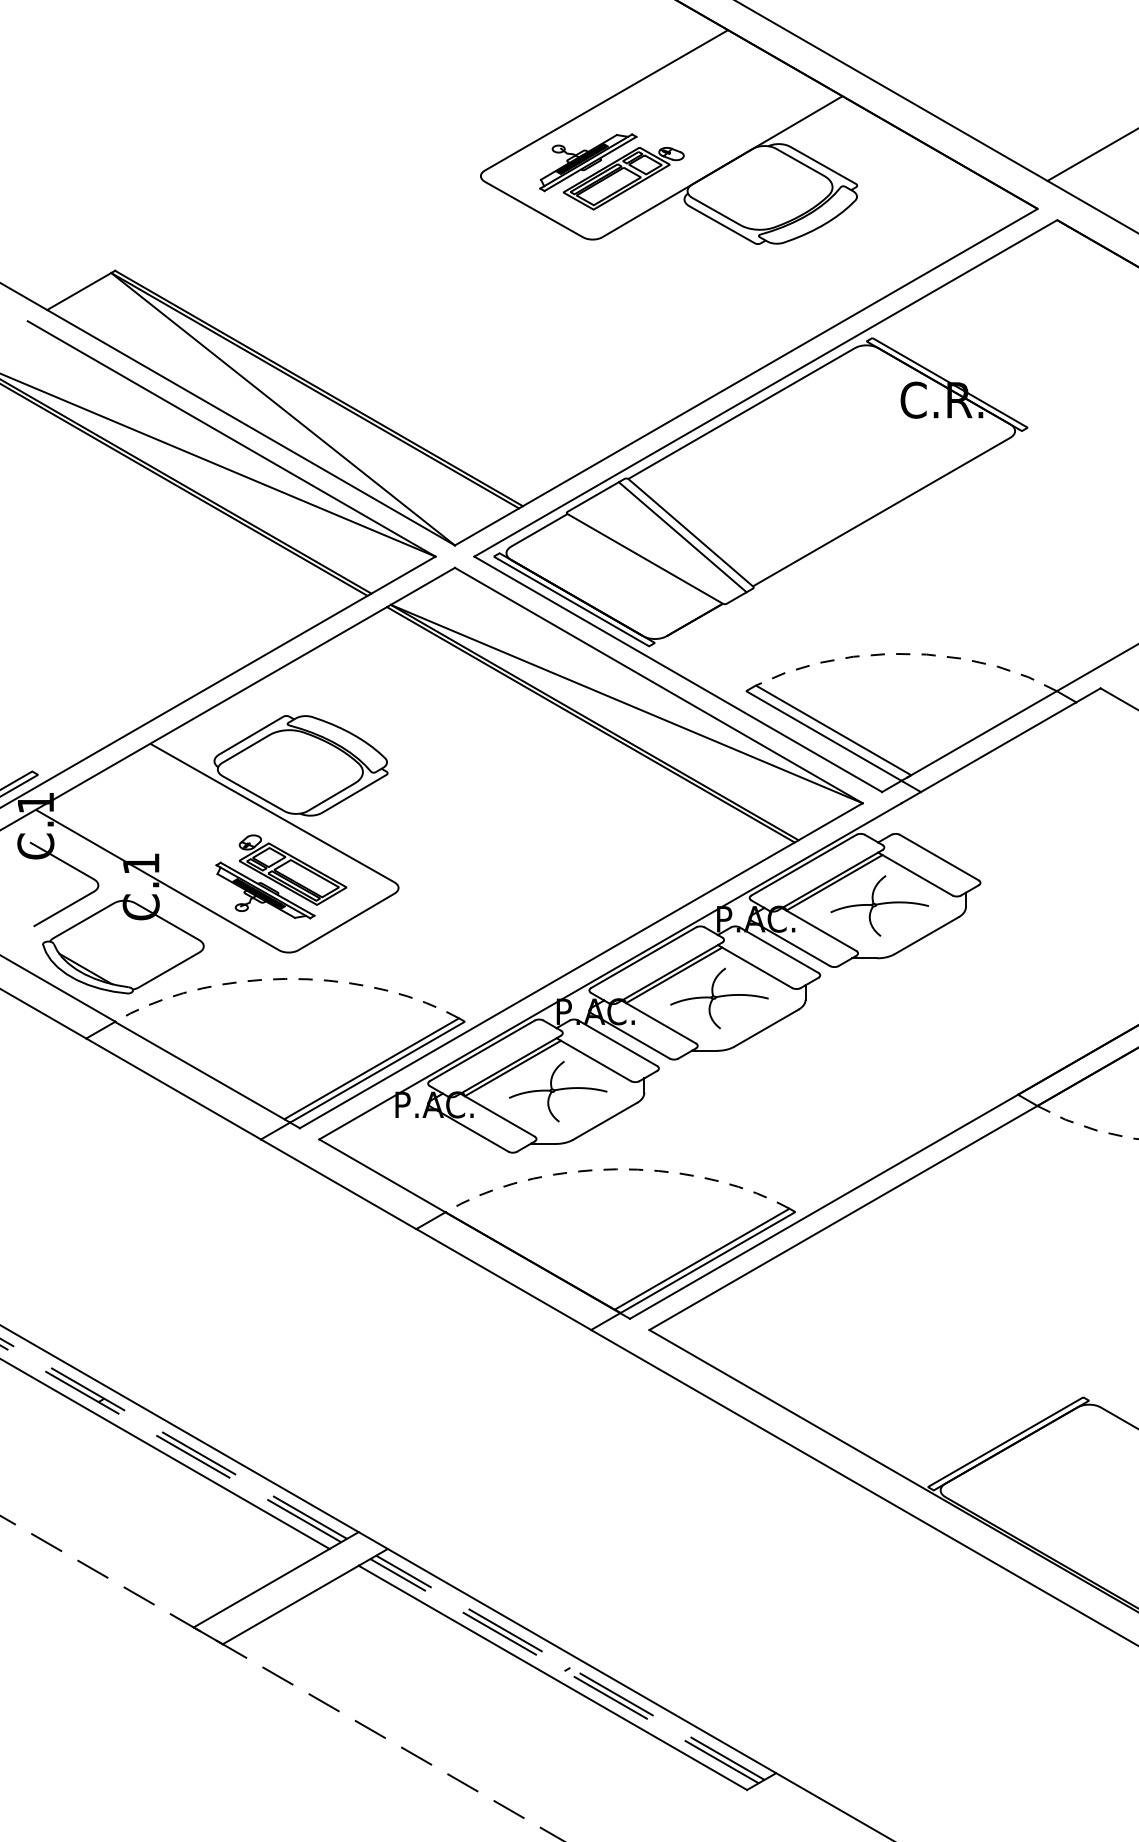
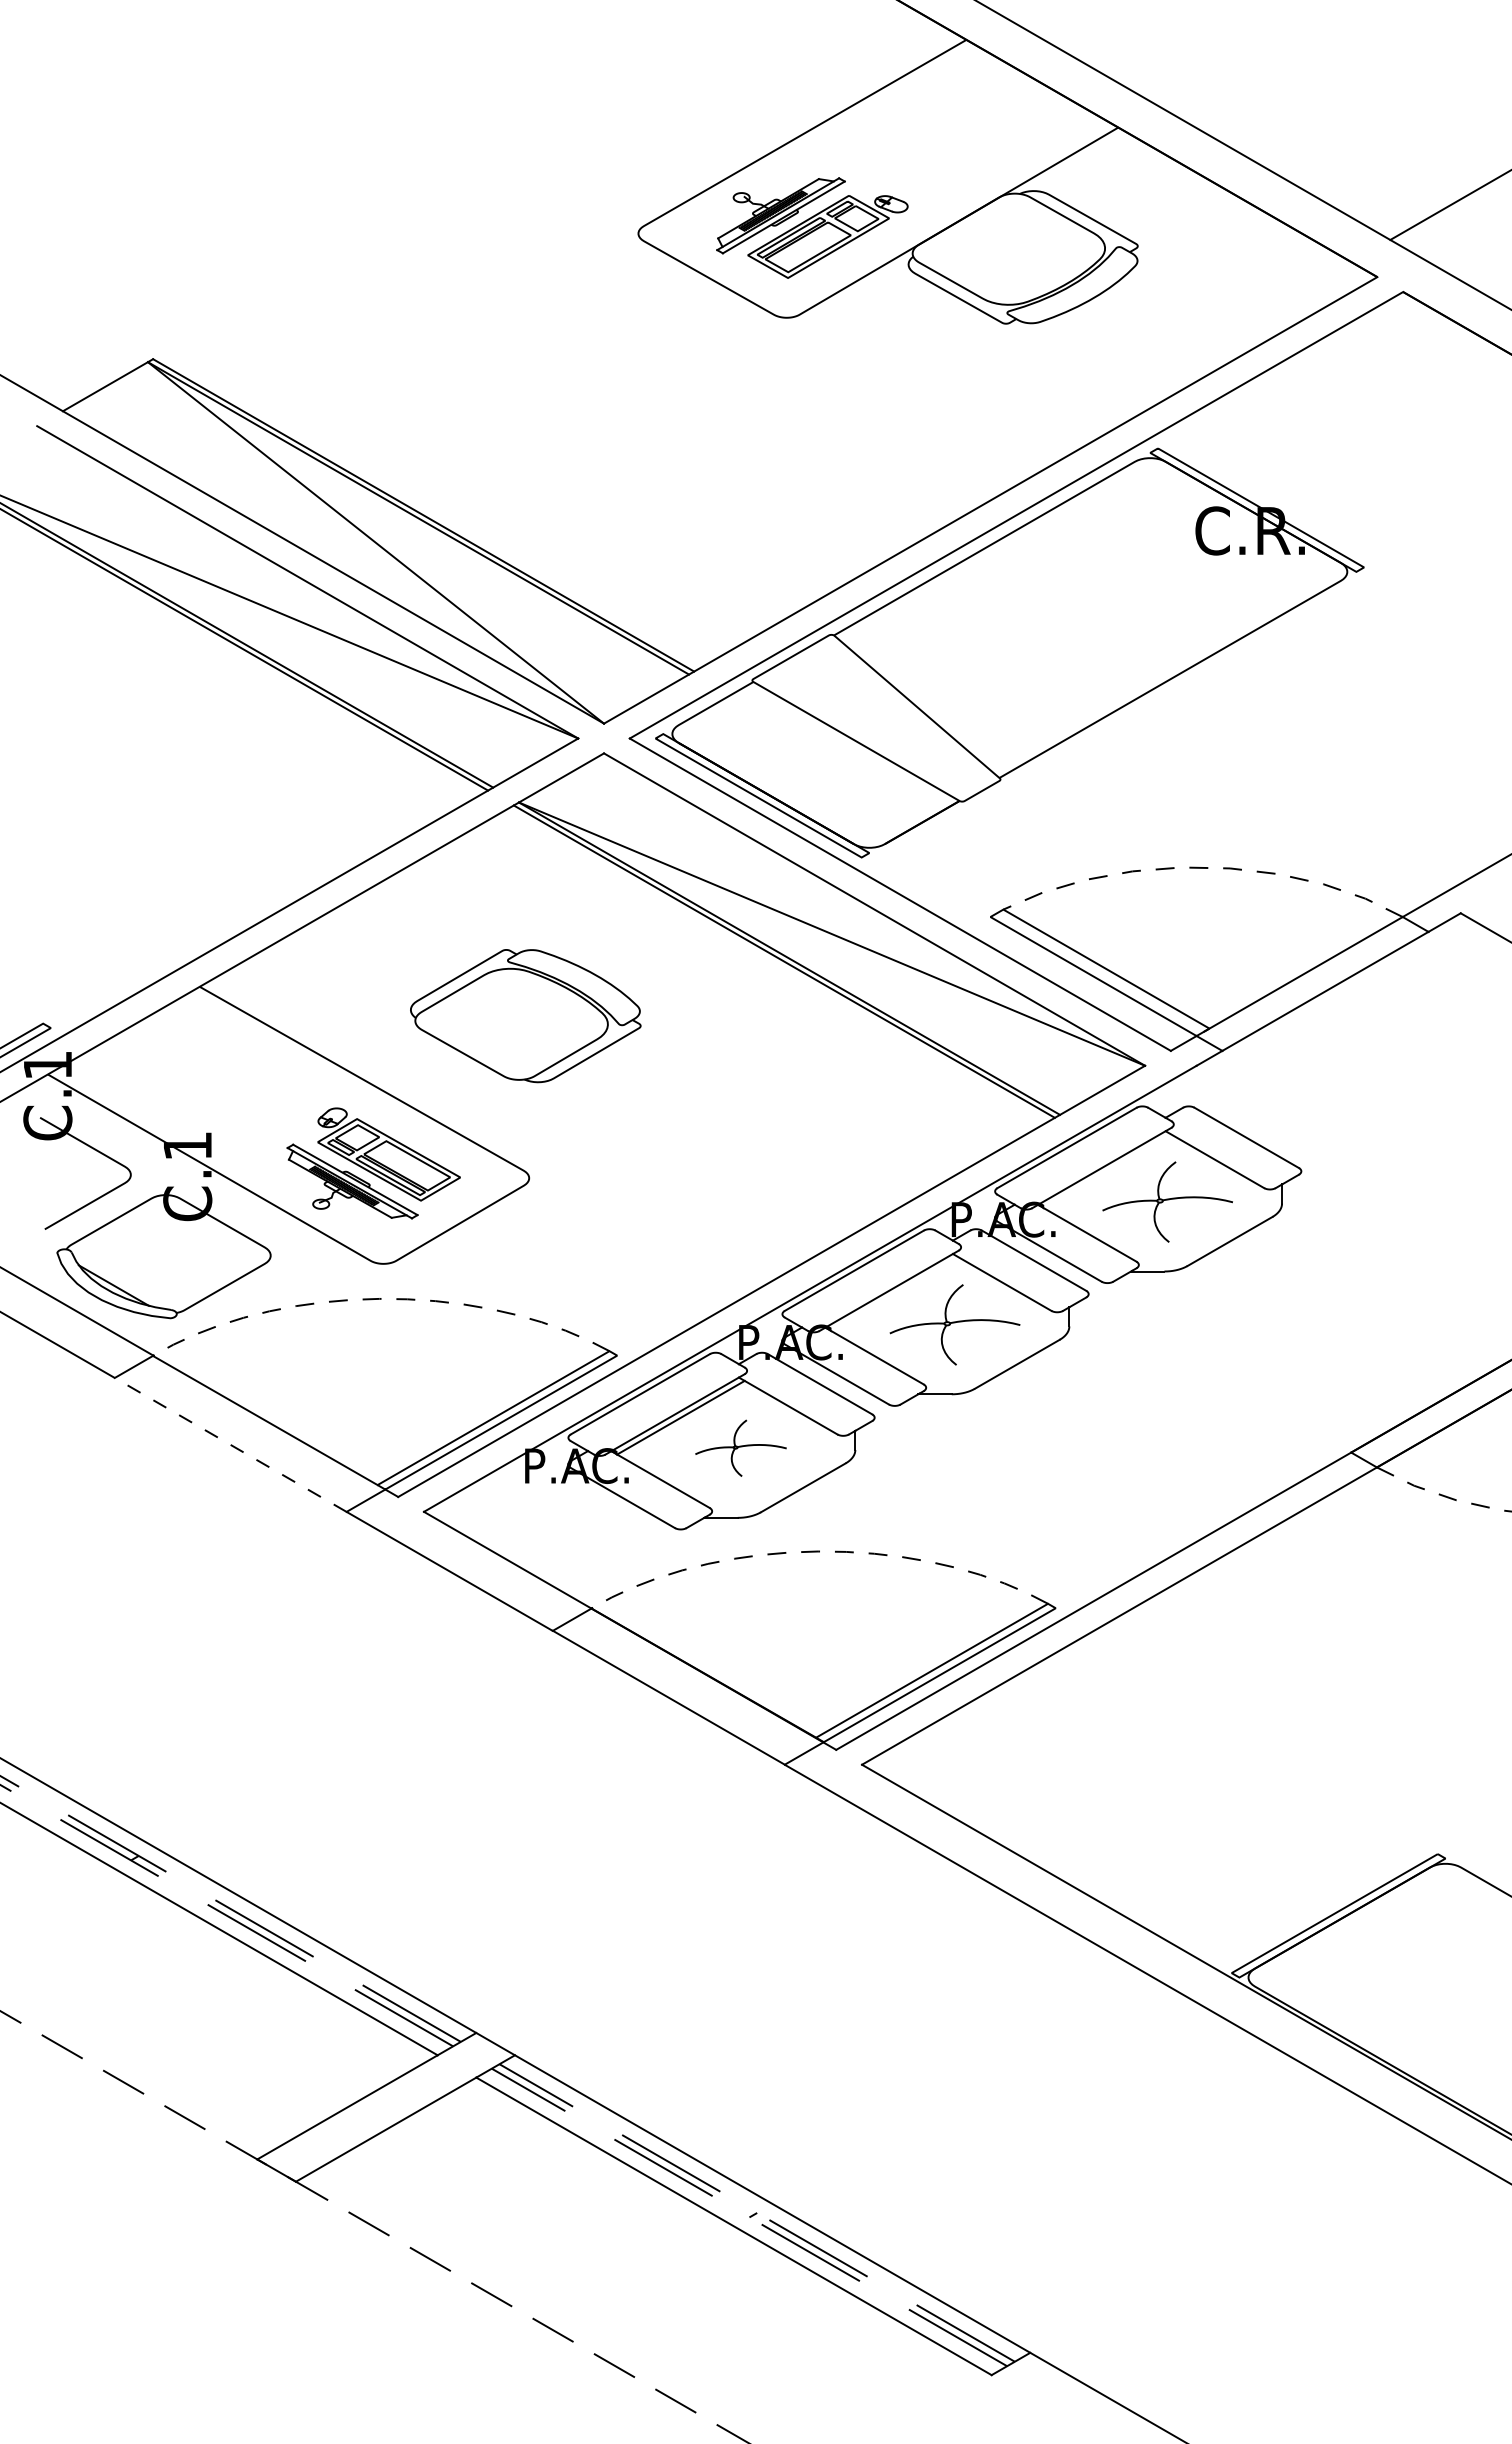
line: (682, 537) -> (906, 712), removed
part: (300, 766) -> (525, 1016), moved
line: (834, 882) -> (1107, 1171), removed
line: (673, 974) -> (894, 1293), removed
line: (173, 1088) -> (230, 1444), solid -> dashed
part: (557, 1090) -> (740, 1447), size x0.7

